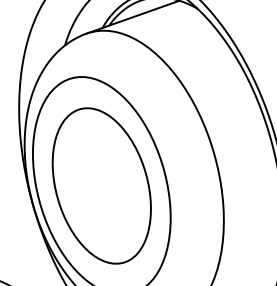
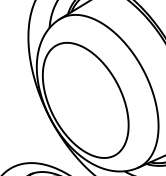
part: (101, 186) -> (85, 100), removed

